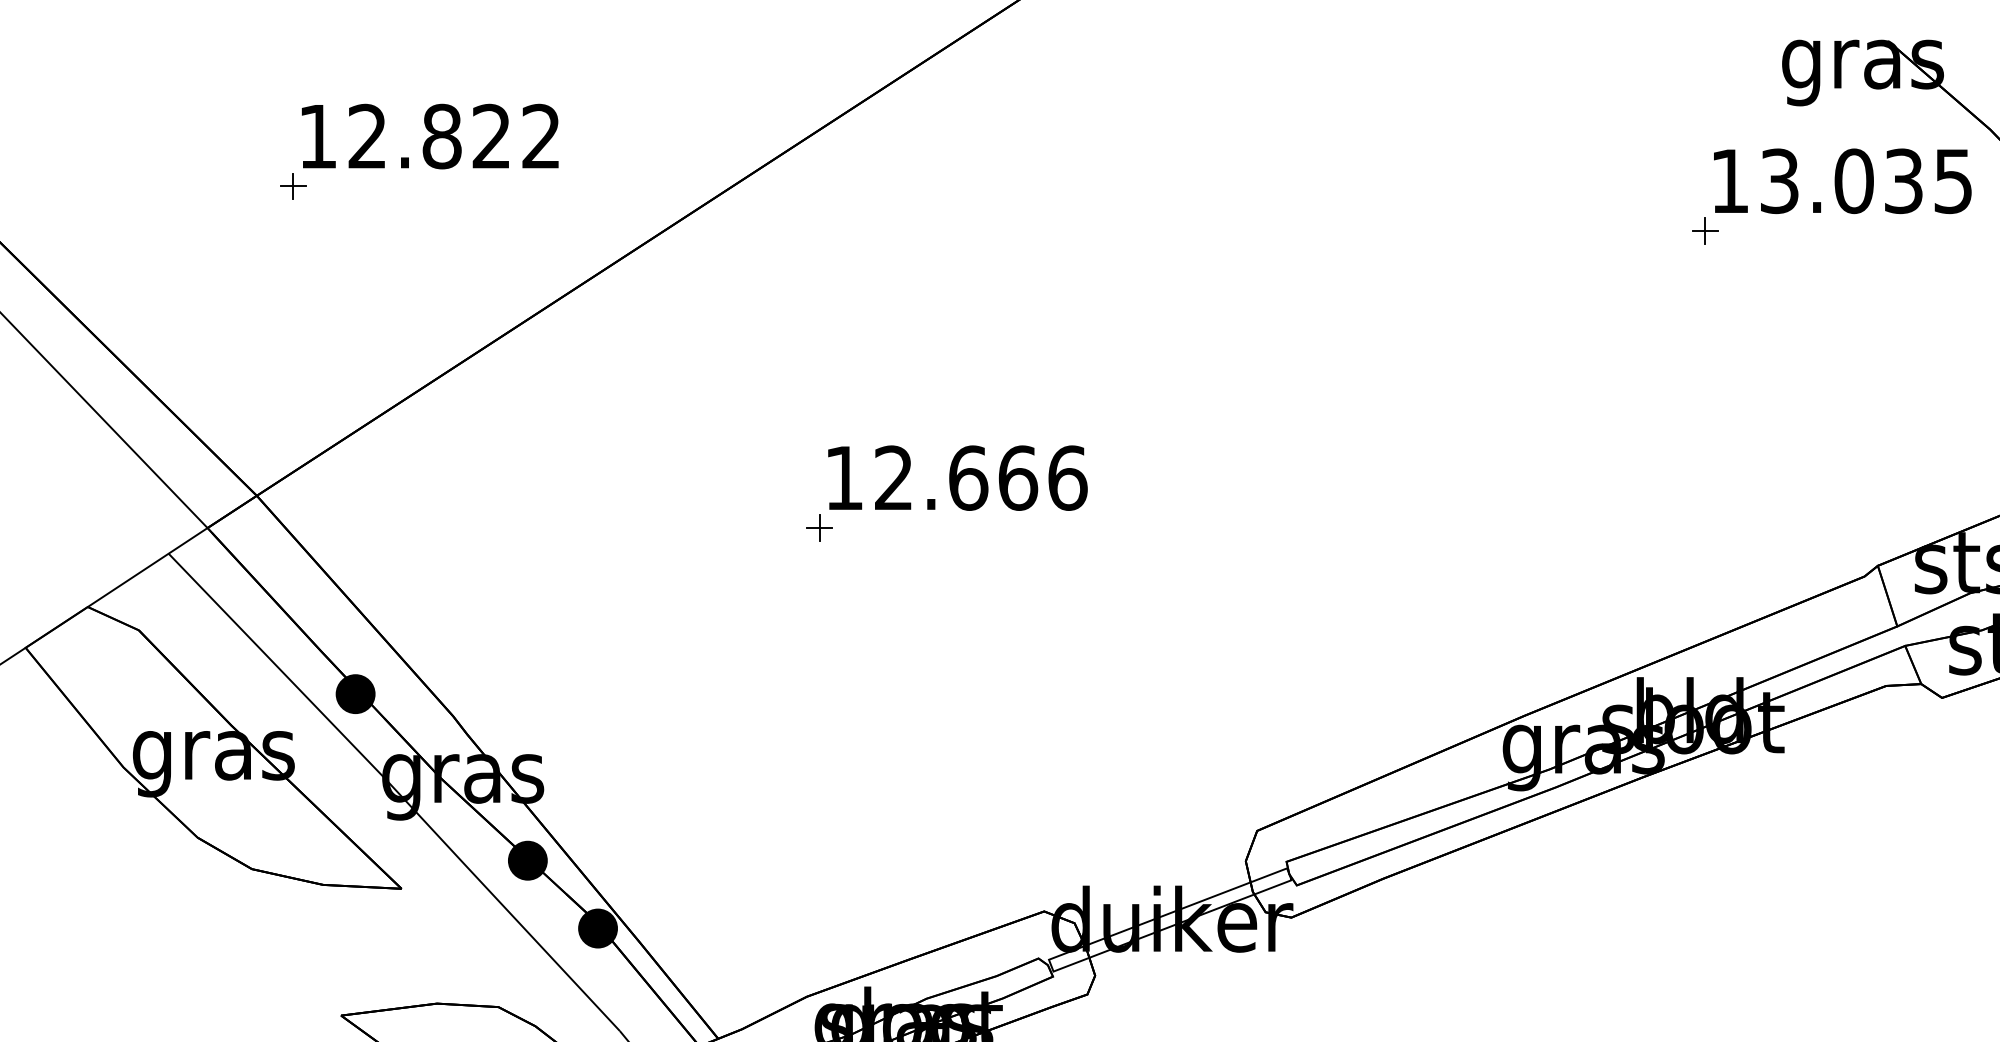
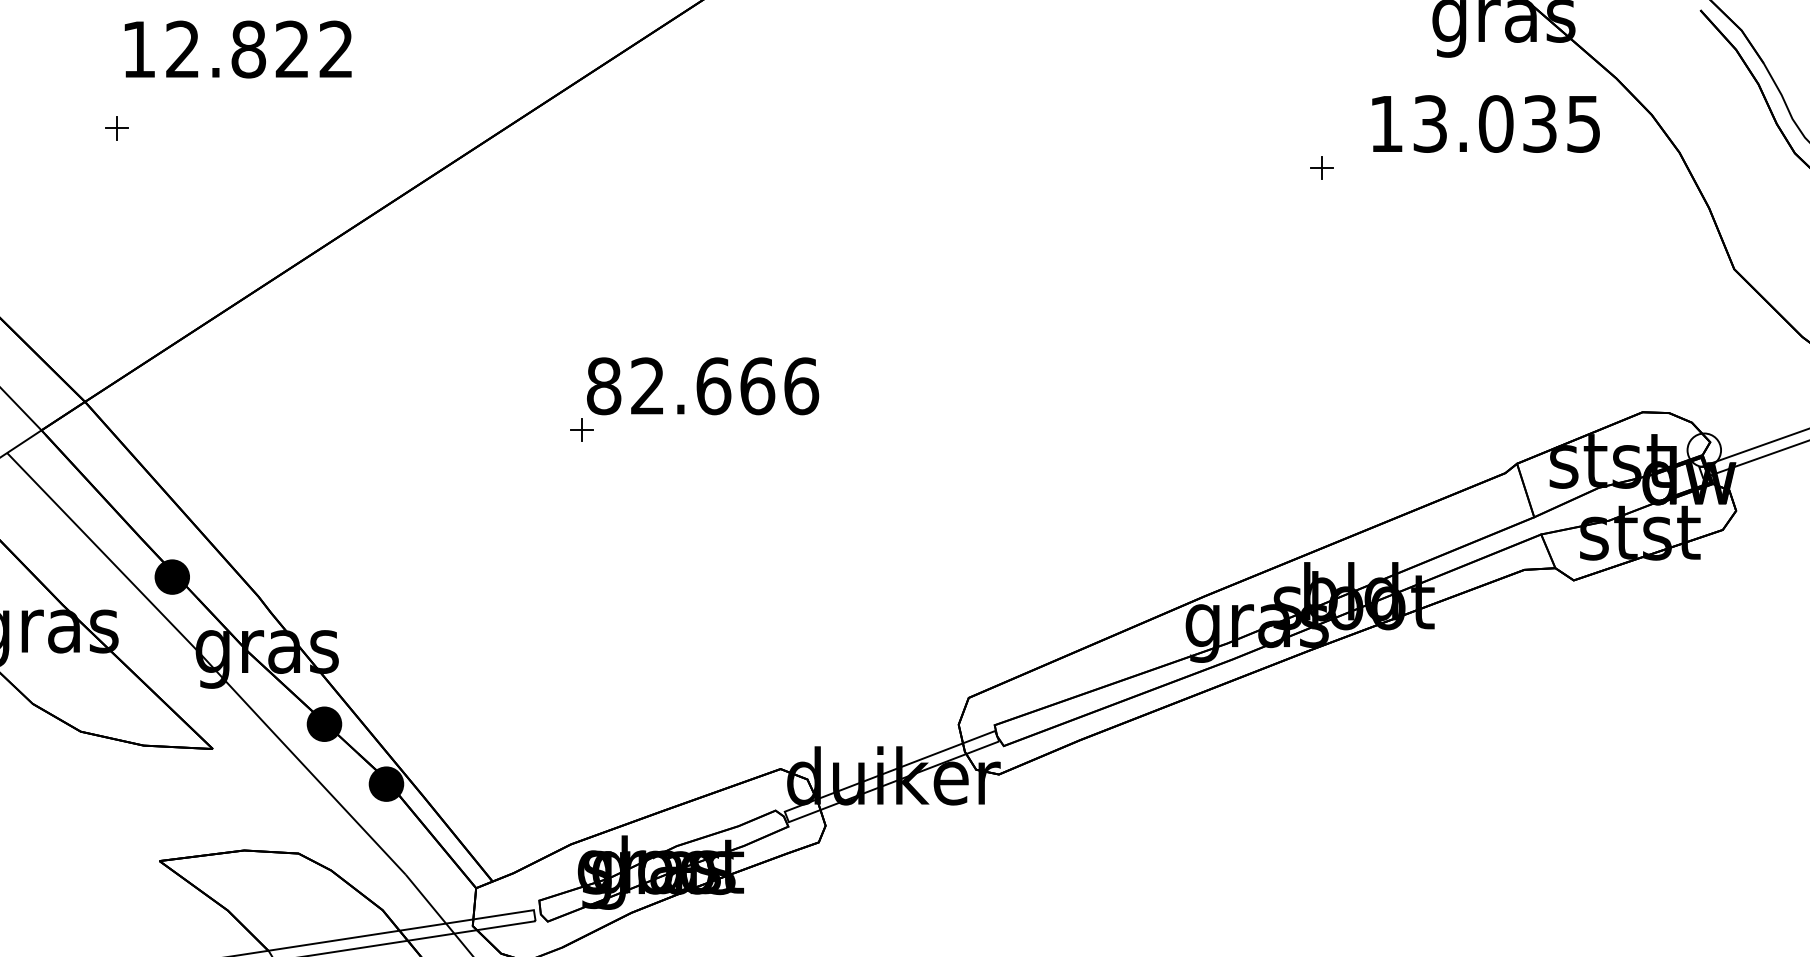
text: (429, 136) -> (237, 49), moved
part: (1705, 230) -> (1321, 167), moved
text: (844, 478) -> (604, 386), 12.666 -> 82.666

